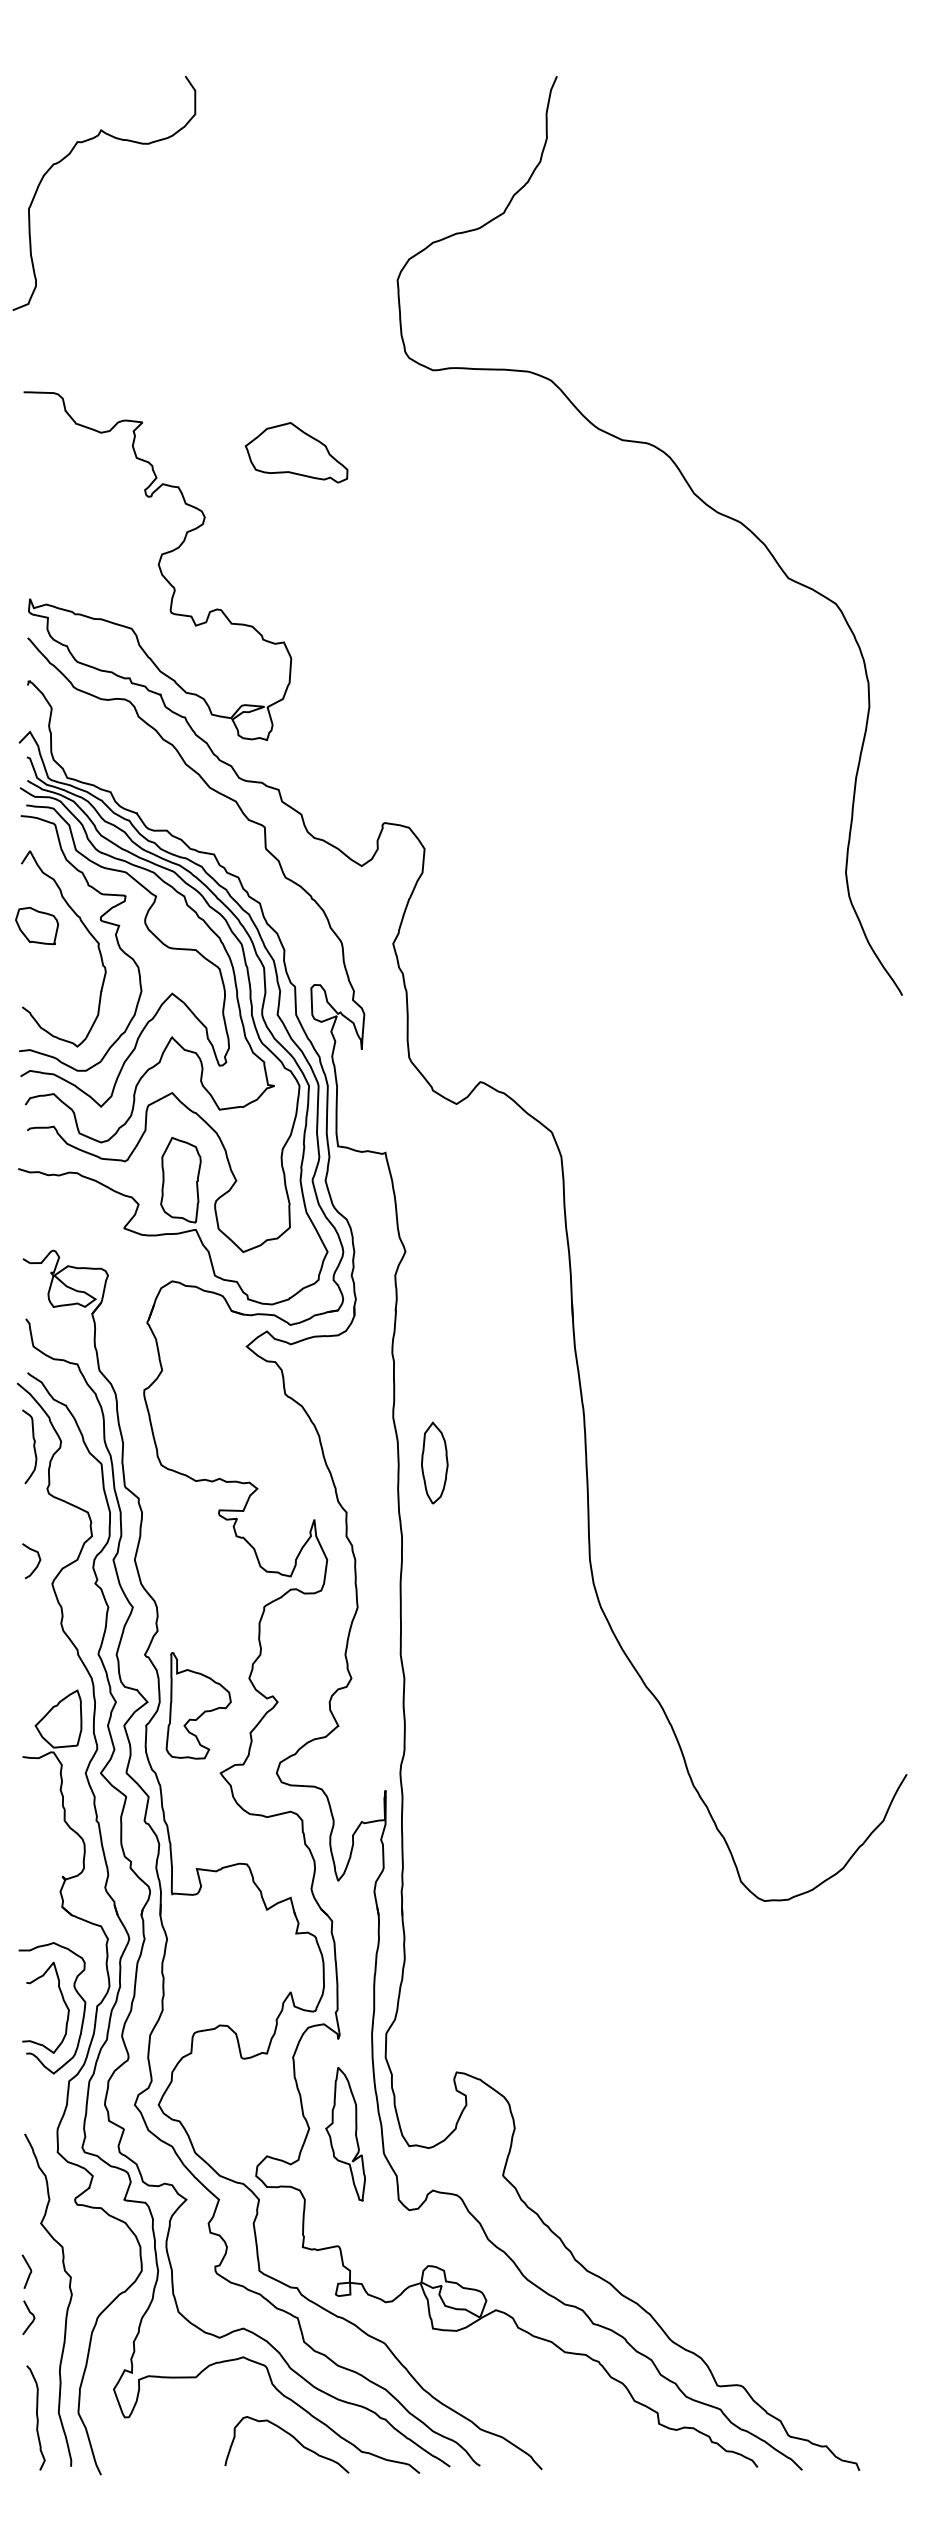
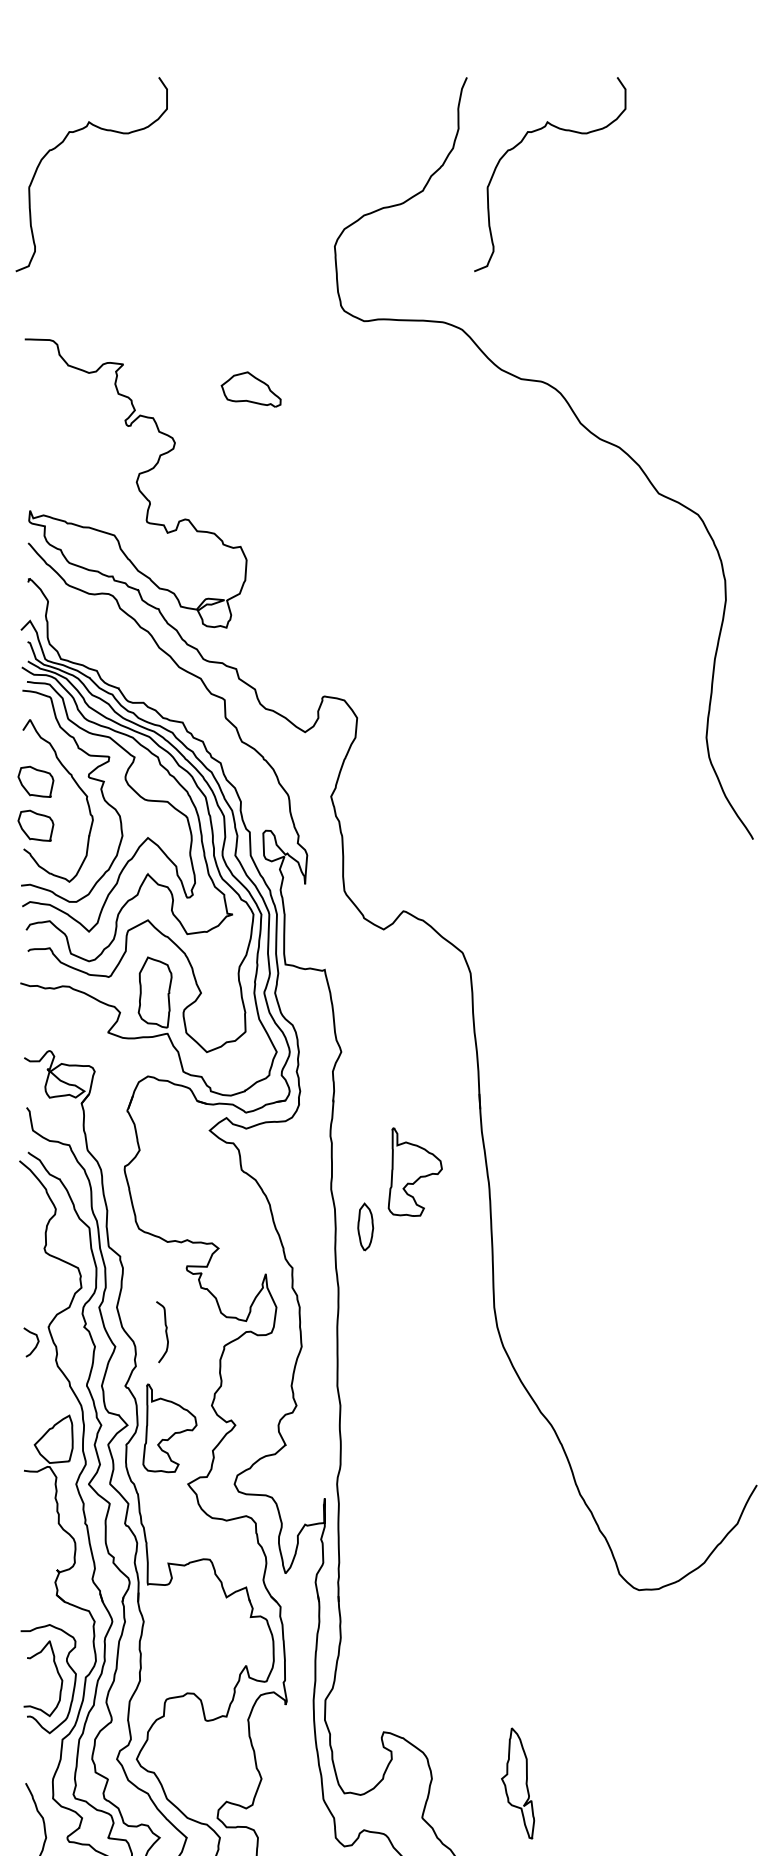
curve: (622, 155) -> (521, 143), added
part: (296, 452) -> (251, 389), size x0.7
part: (37, 978) -> (36, 825), added
part: (494, 1396) -> (415, 1171), added
curve: (33, 1446) -> (165, 1331), moved
part: (434, 1462) -> (365, 1226), size x0.7
curve: (37, 1563) -> (36, 1344), moved
part: (345, 2134) -> (517, 1783), moved

